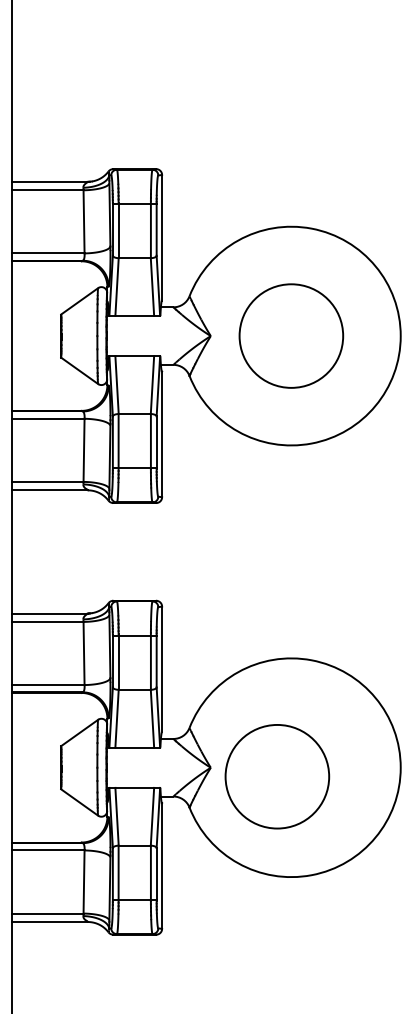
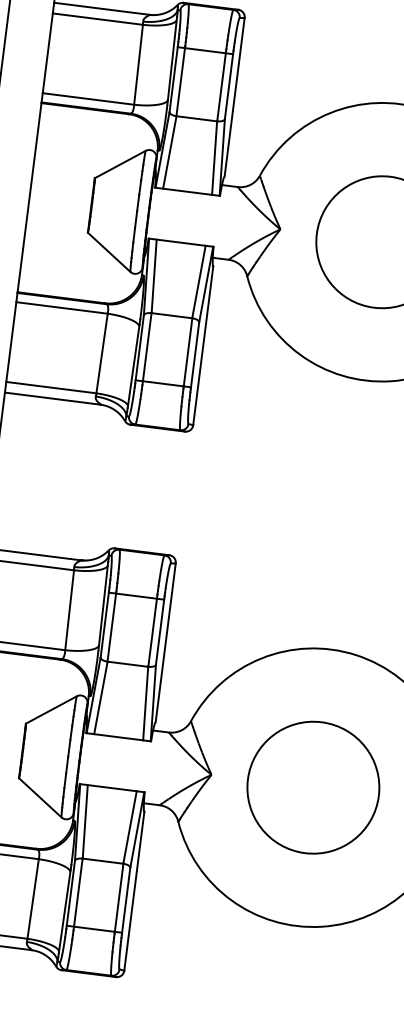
circle: (277, 776) -> (313, 787), moved

